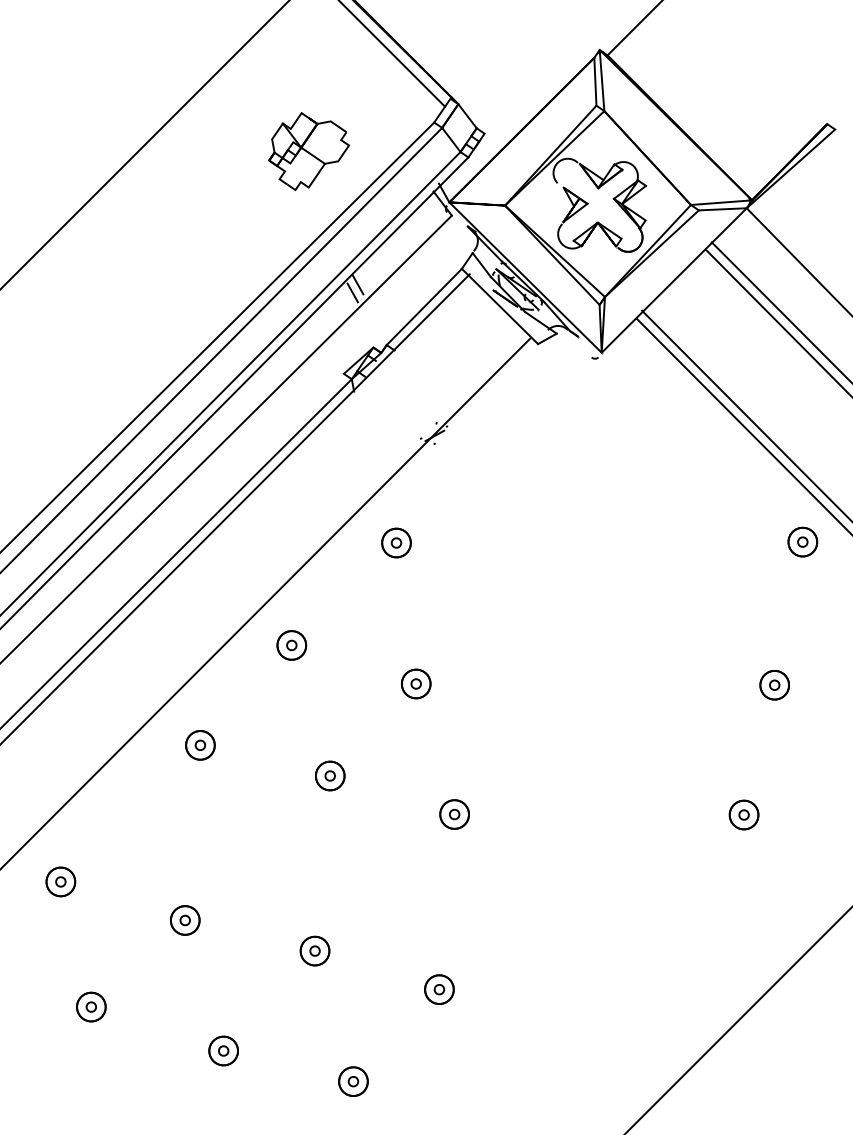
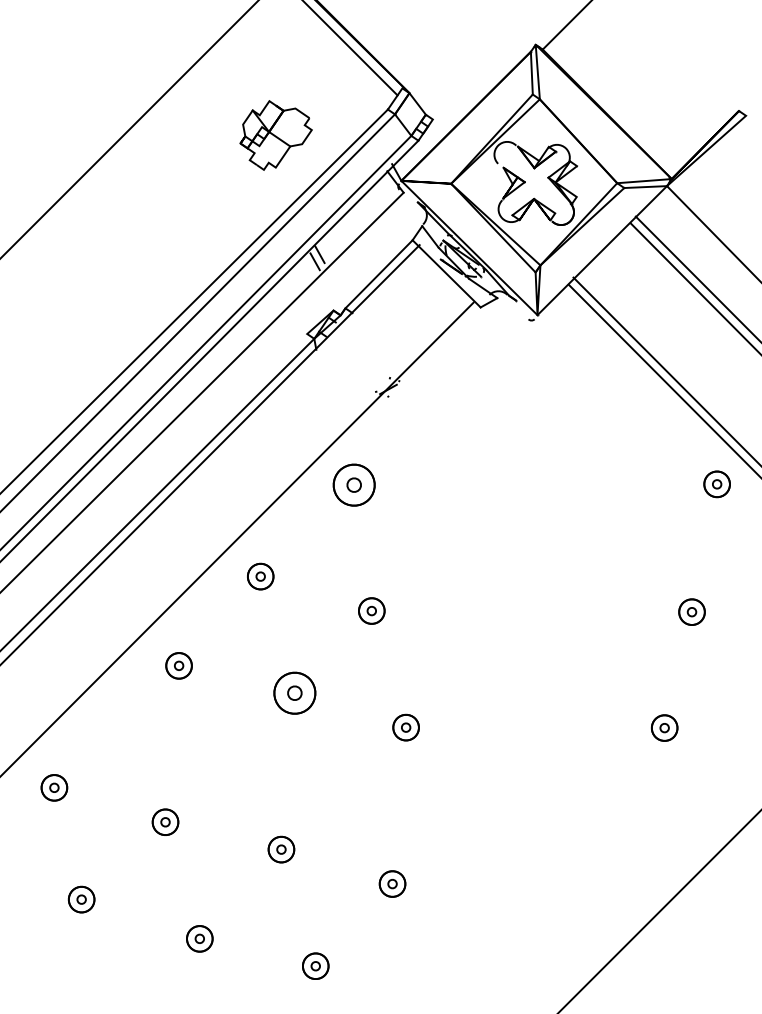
part: (396, 542) -> (354, 484), size x1.6
part: (330, 775) -> (295, 692), size x1.6

